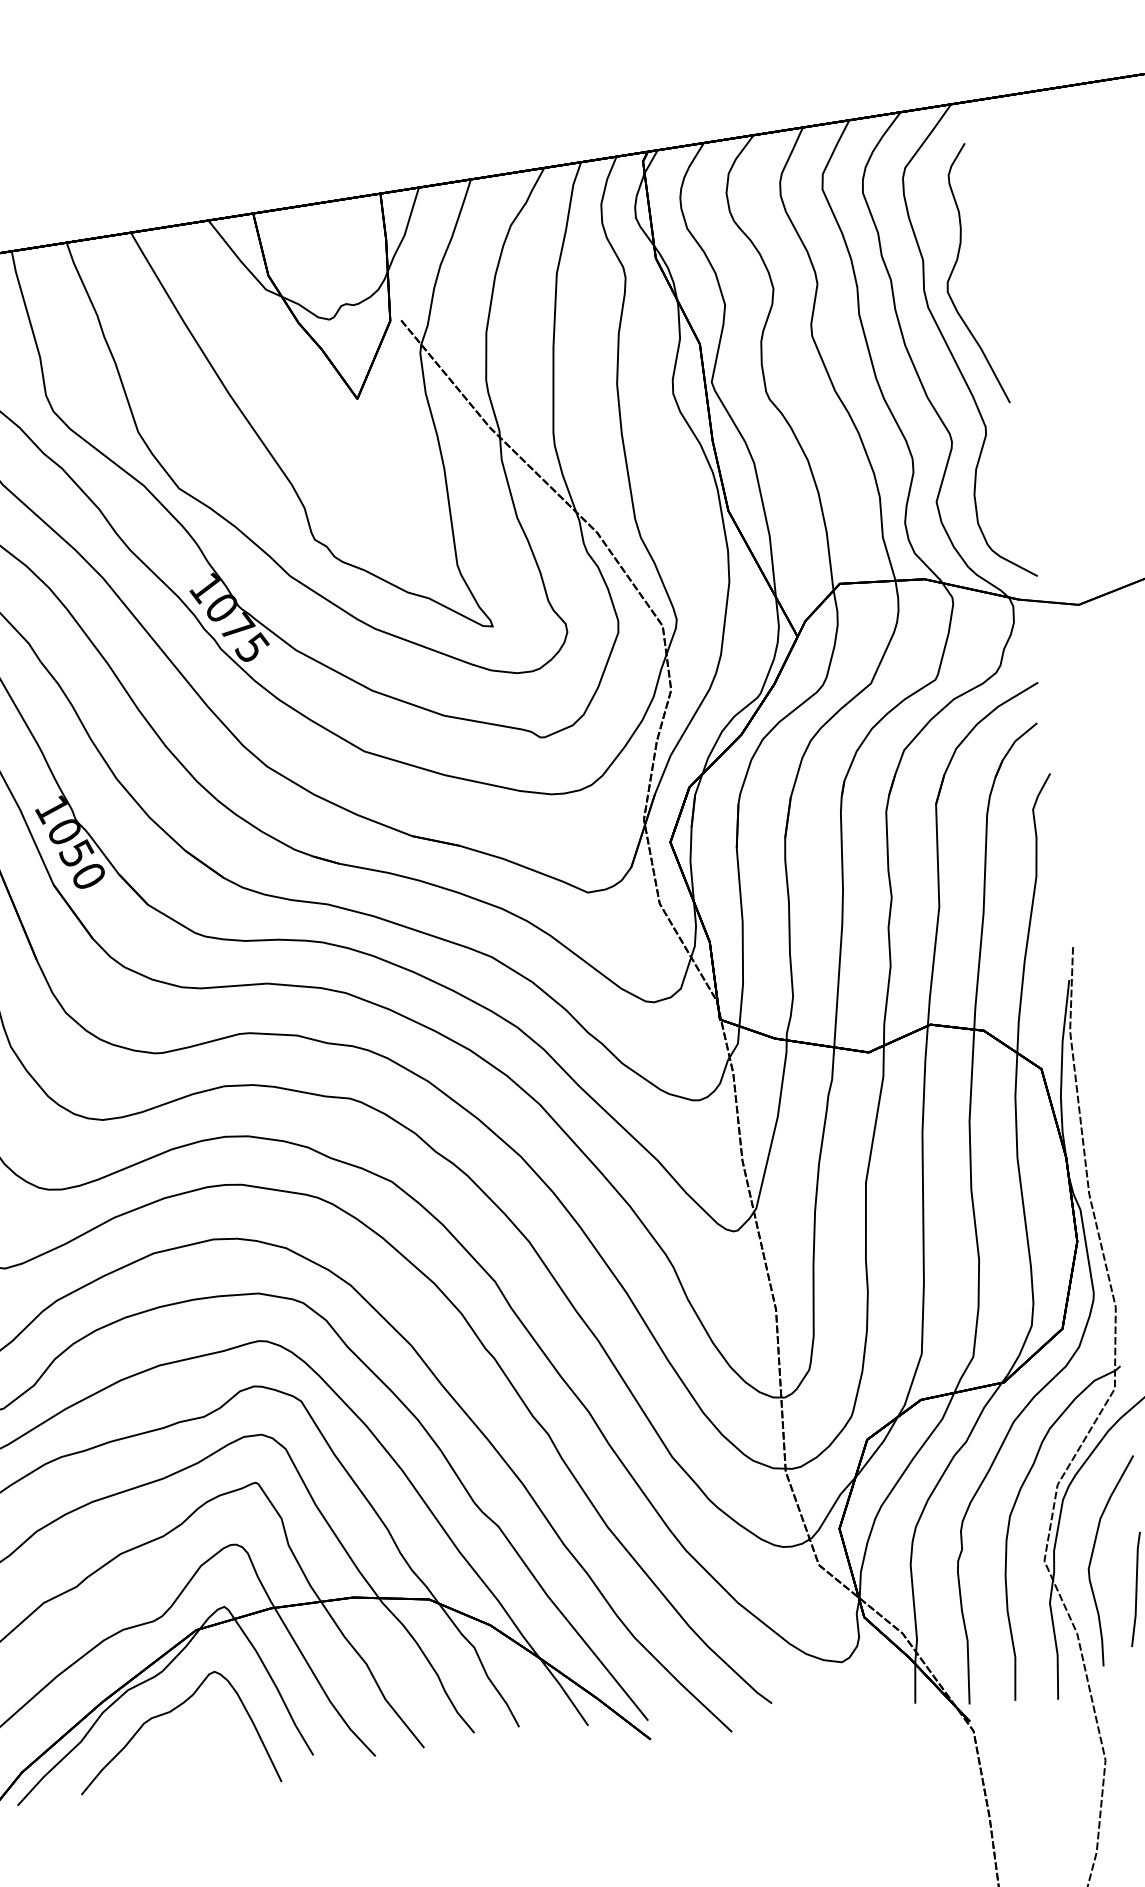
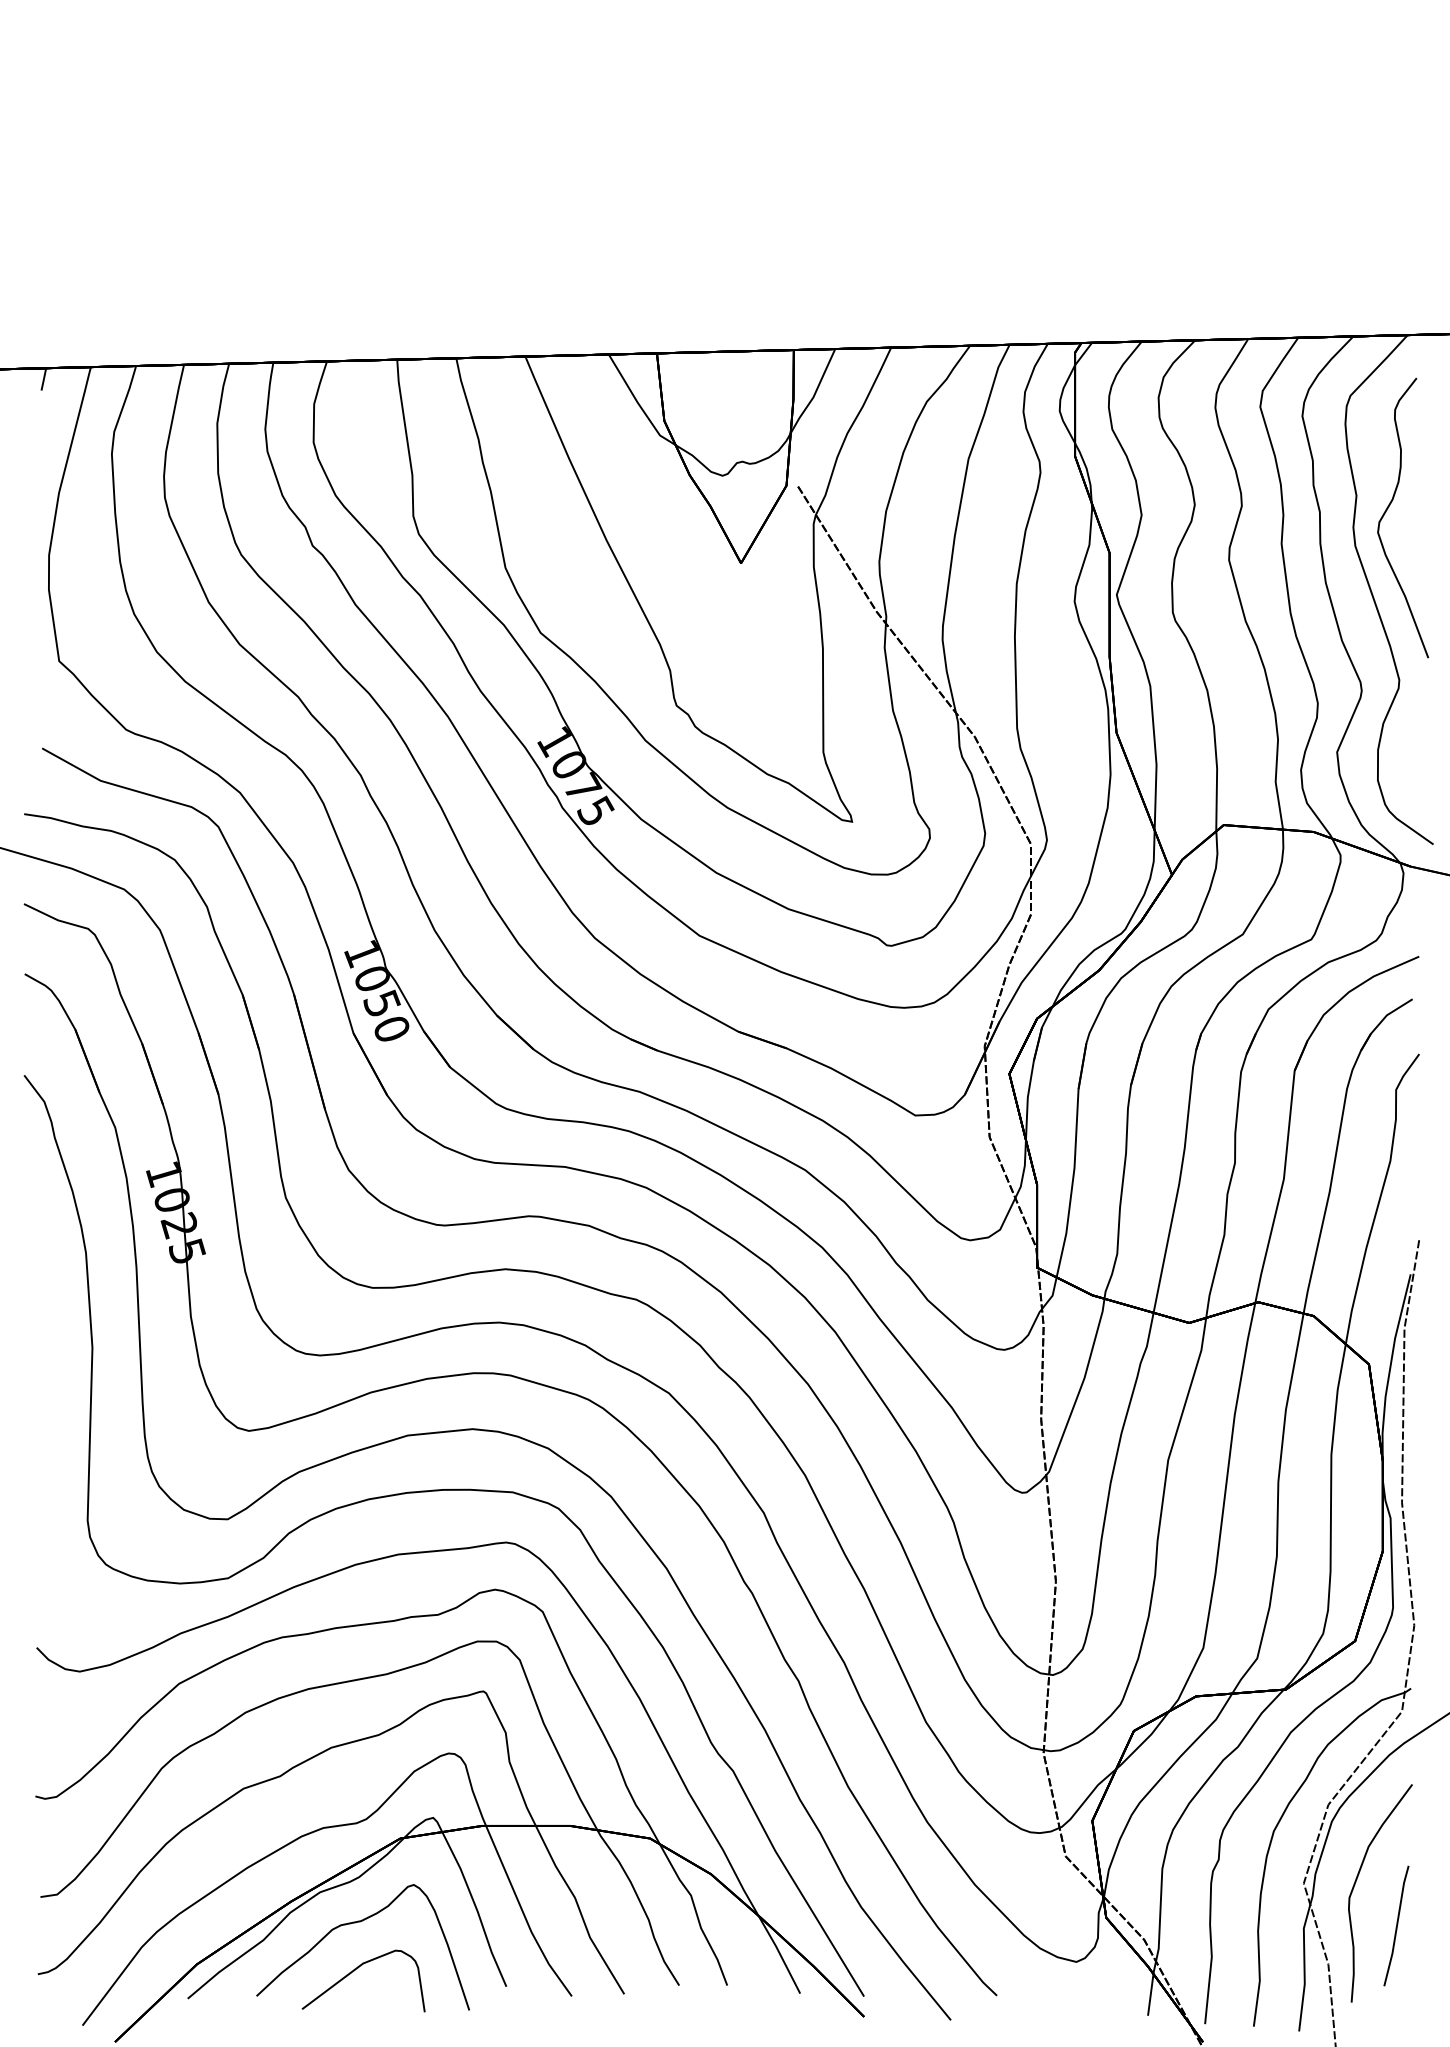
curve: (169, 1759) -> (354, 1971), added

